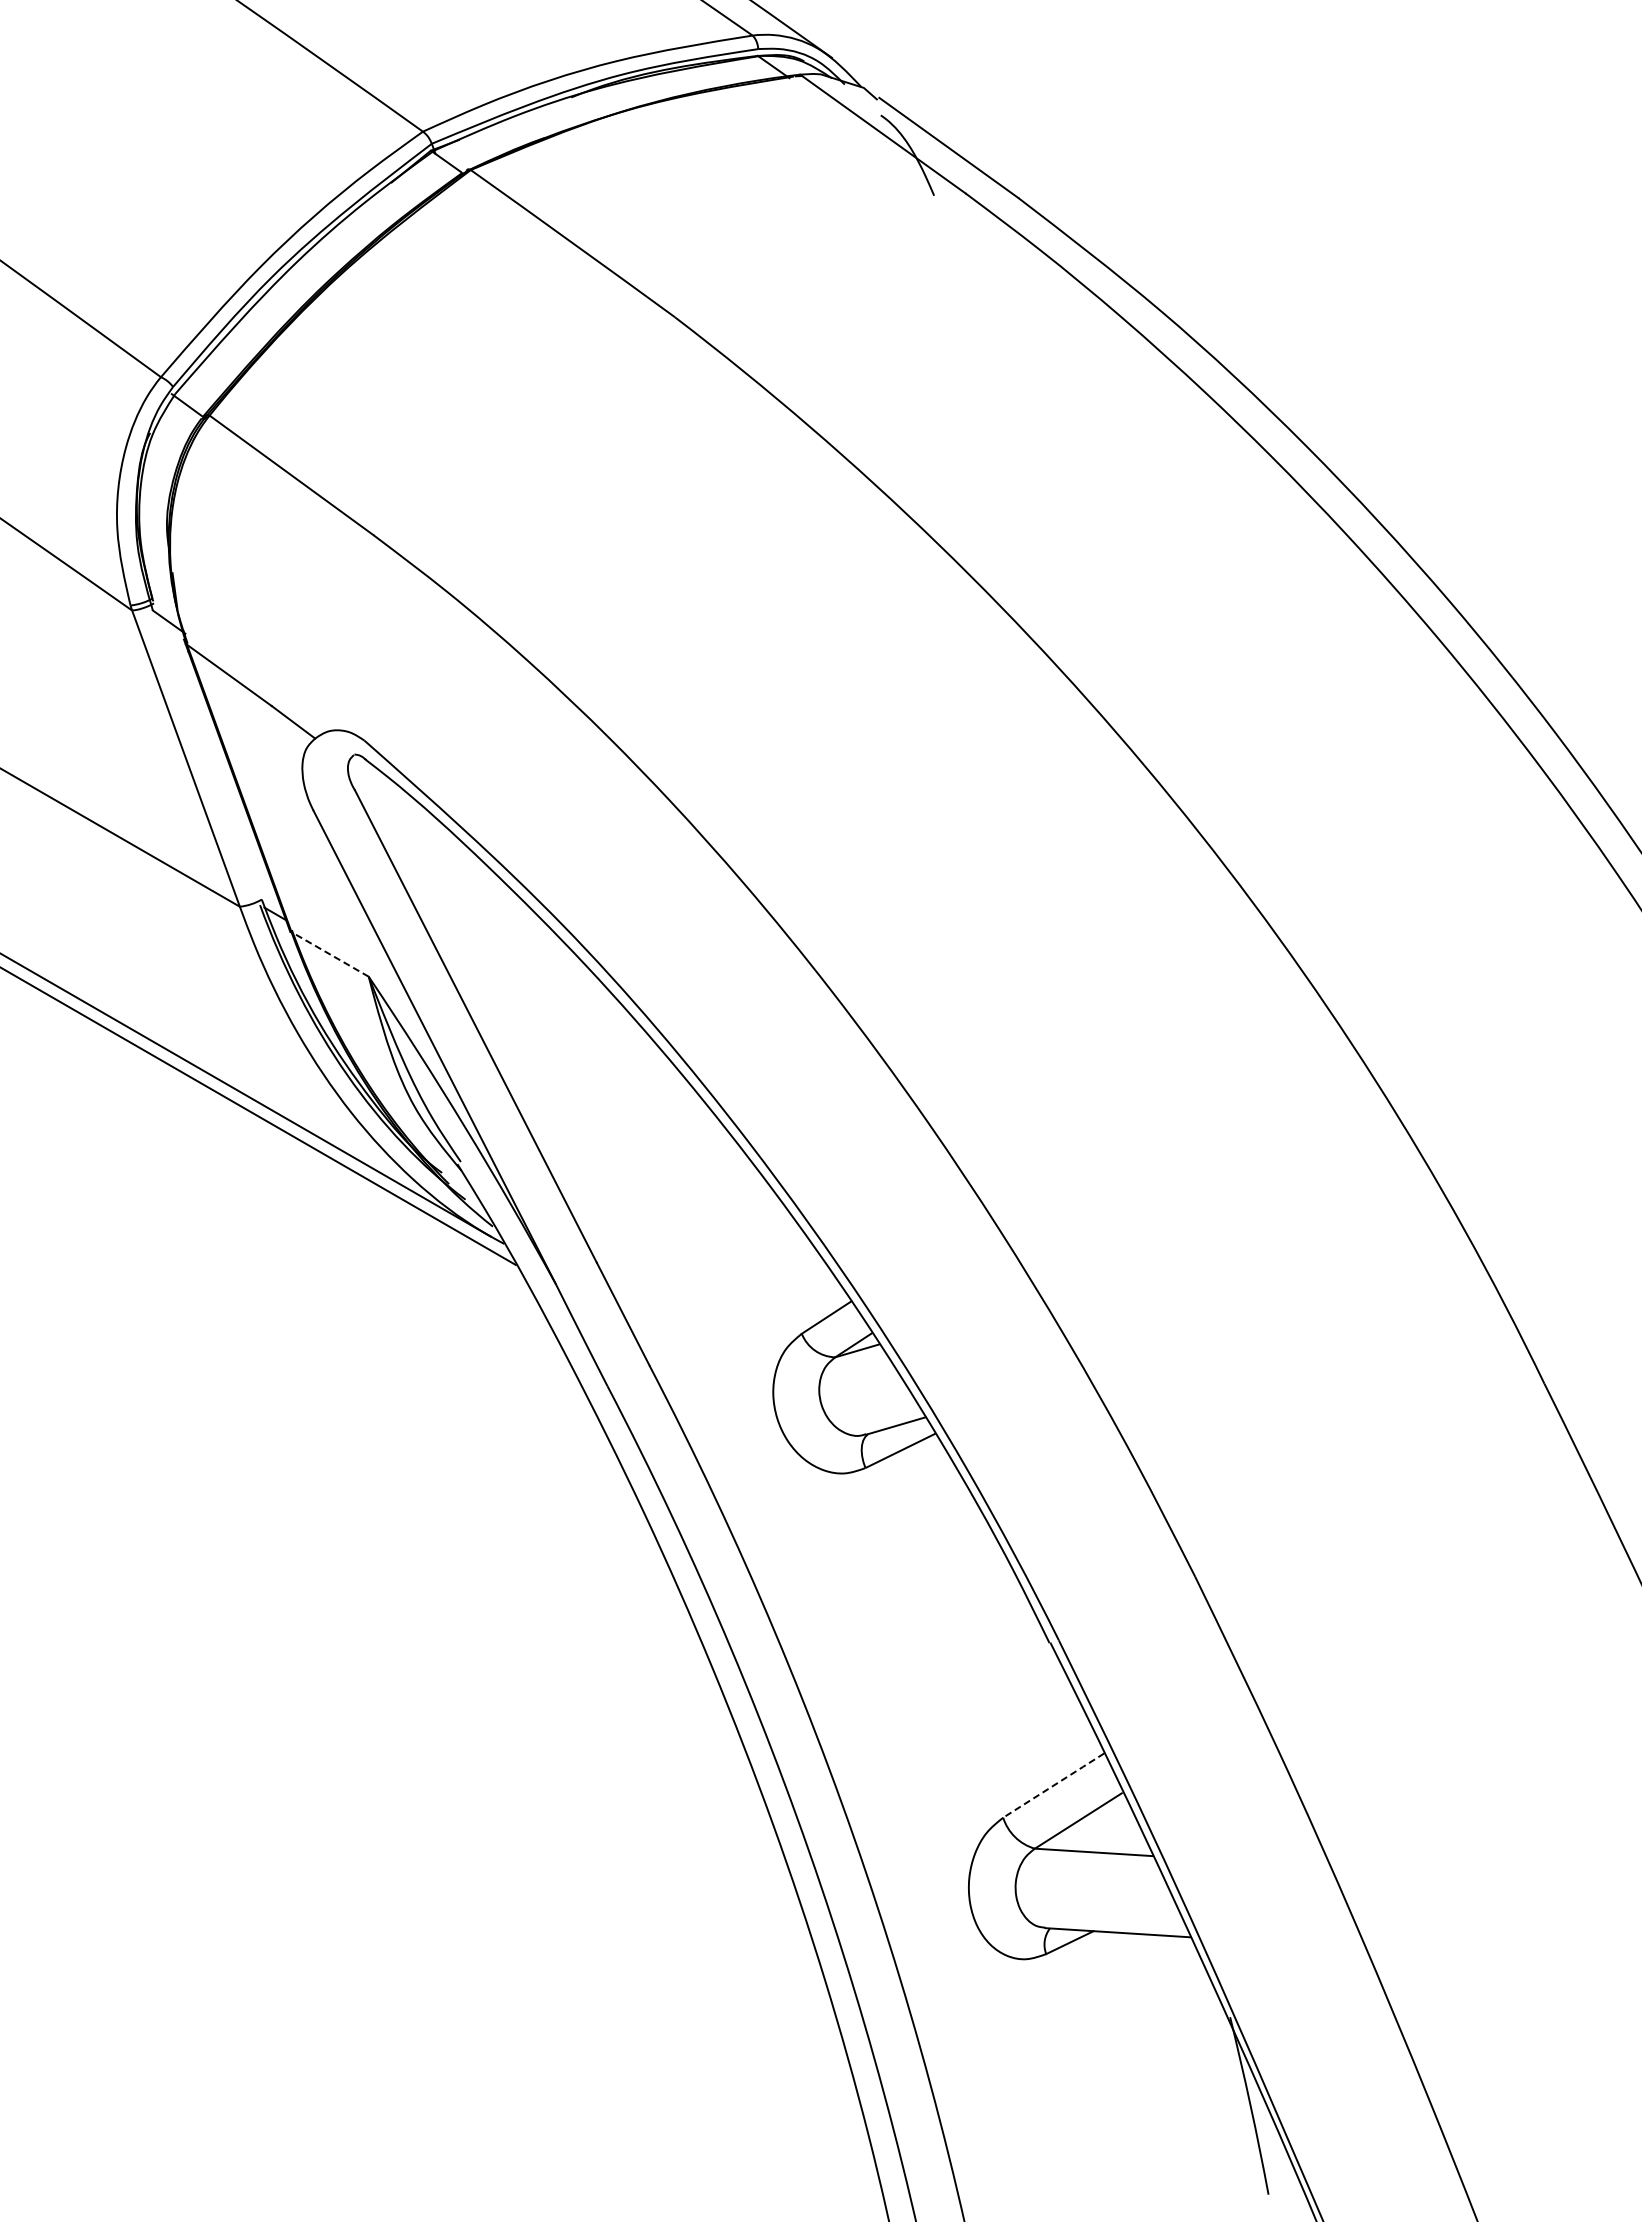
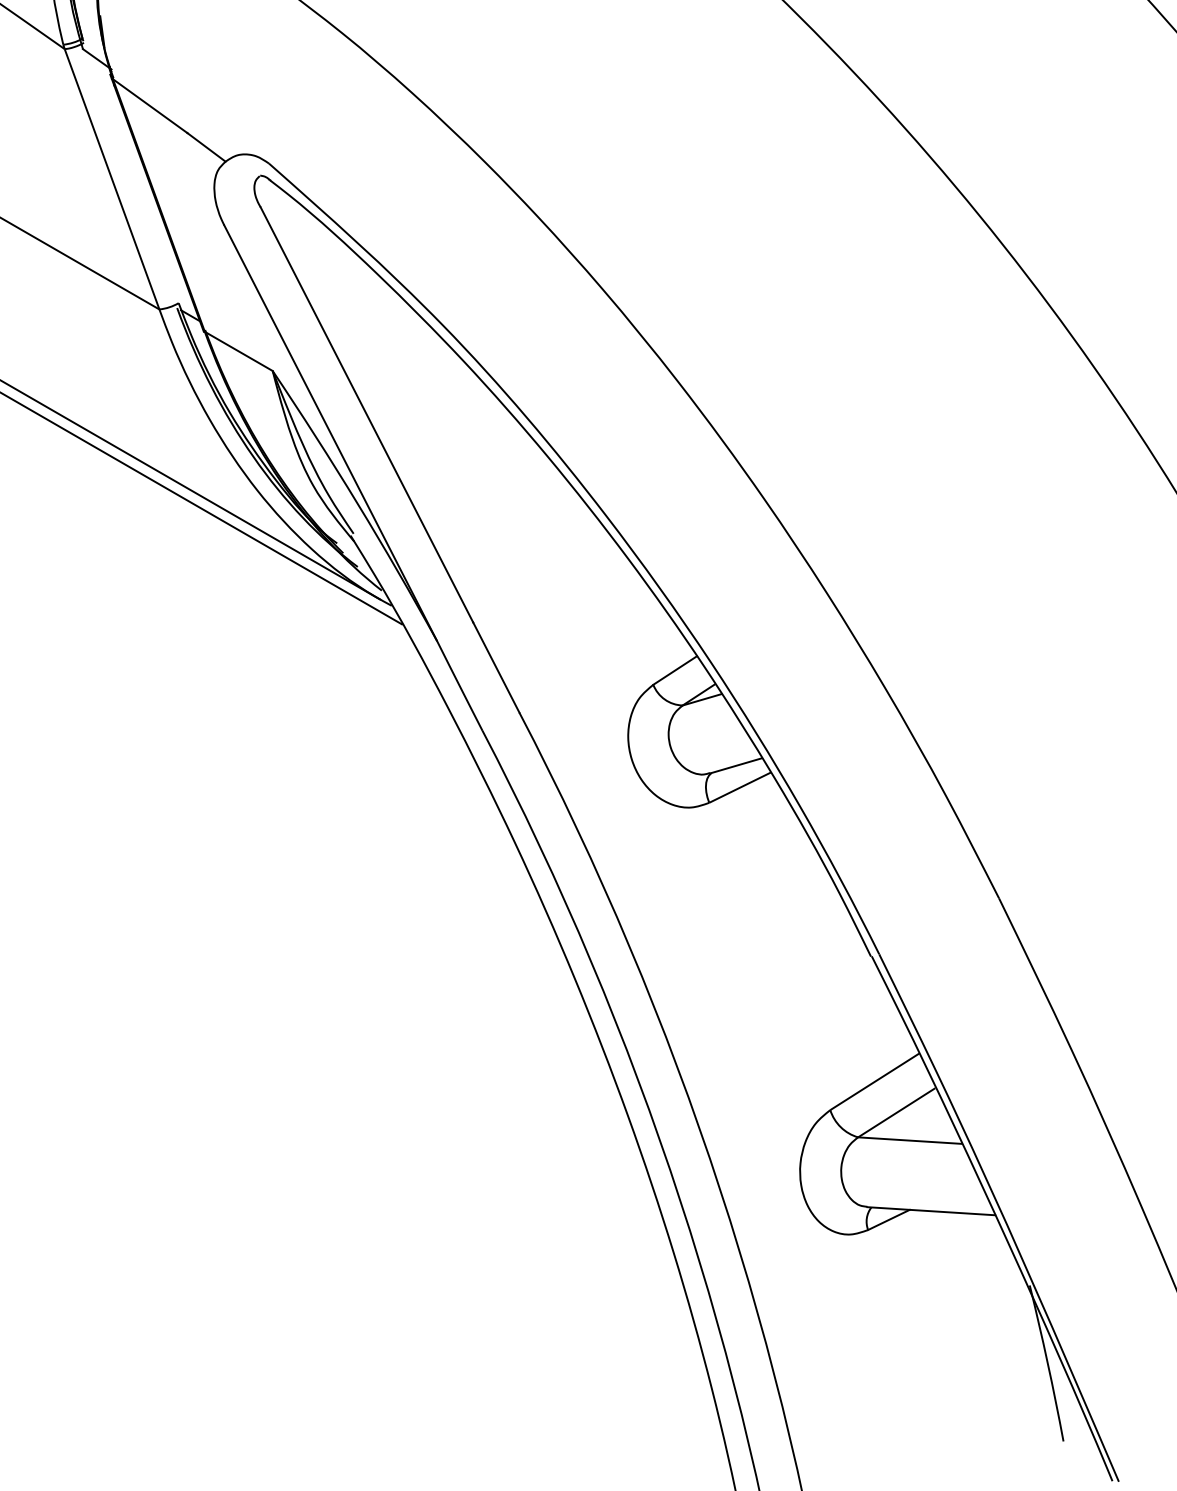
line: (330, 954) -> (239, 351), dashed -> solid
line: (1053, 1785) -> (874, 1081), dashed -> solid

